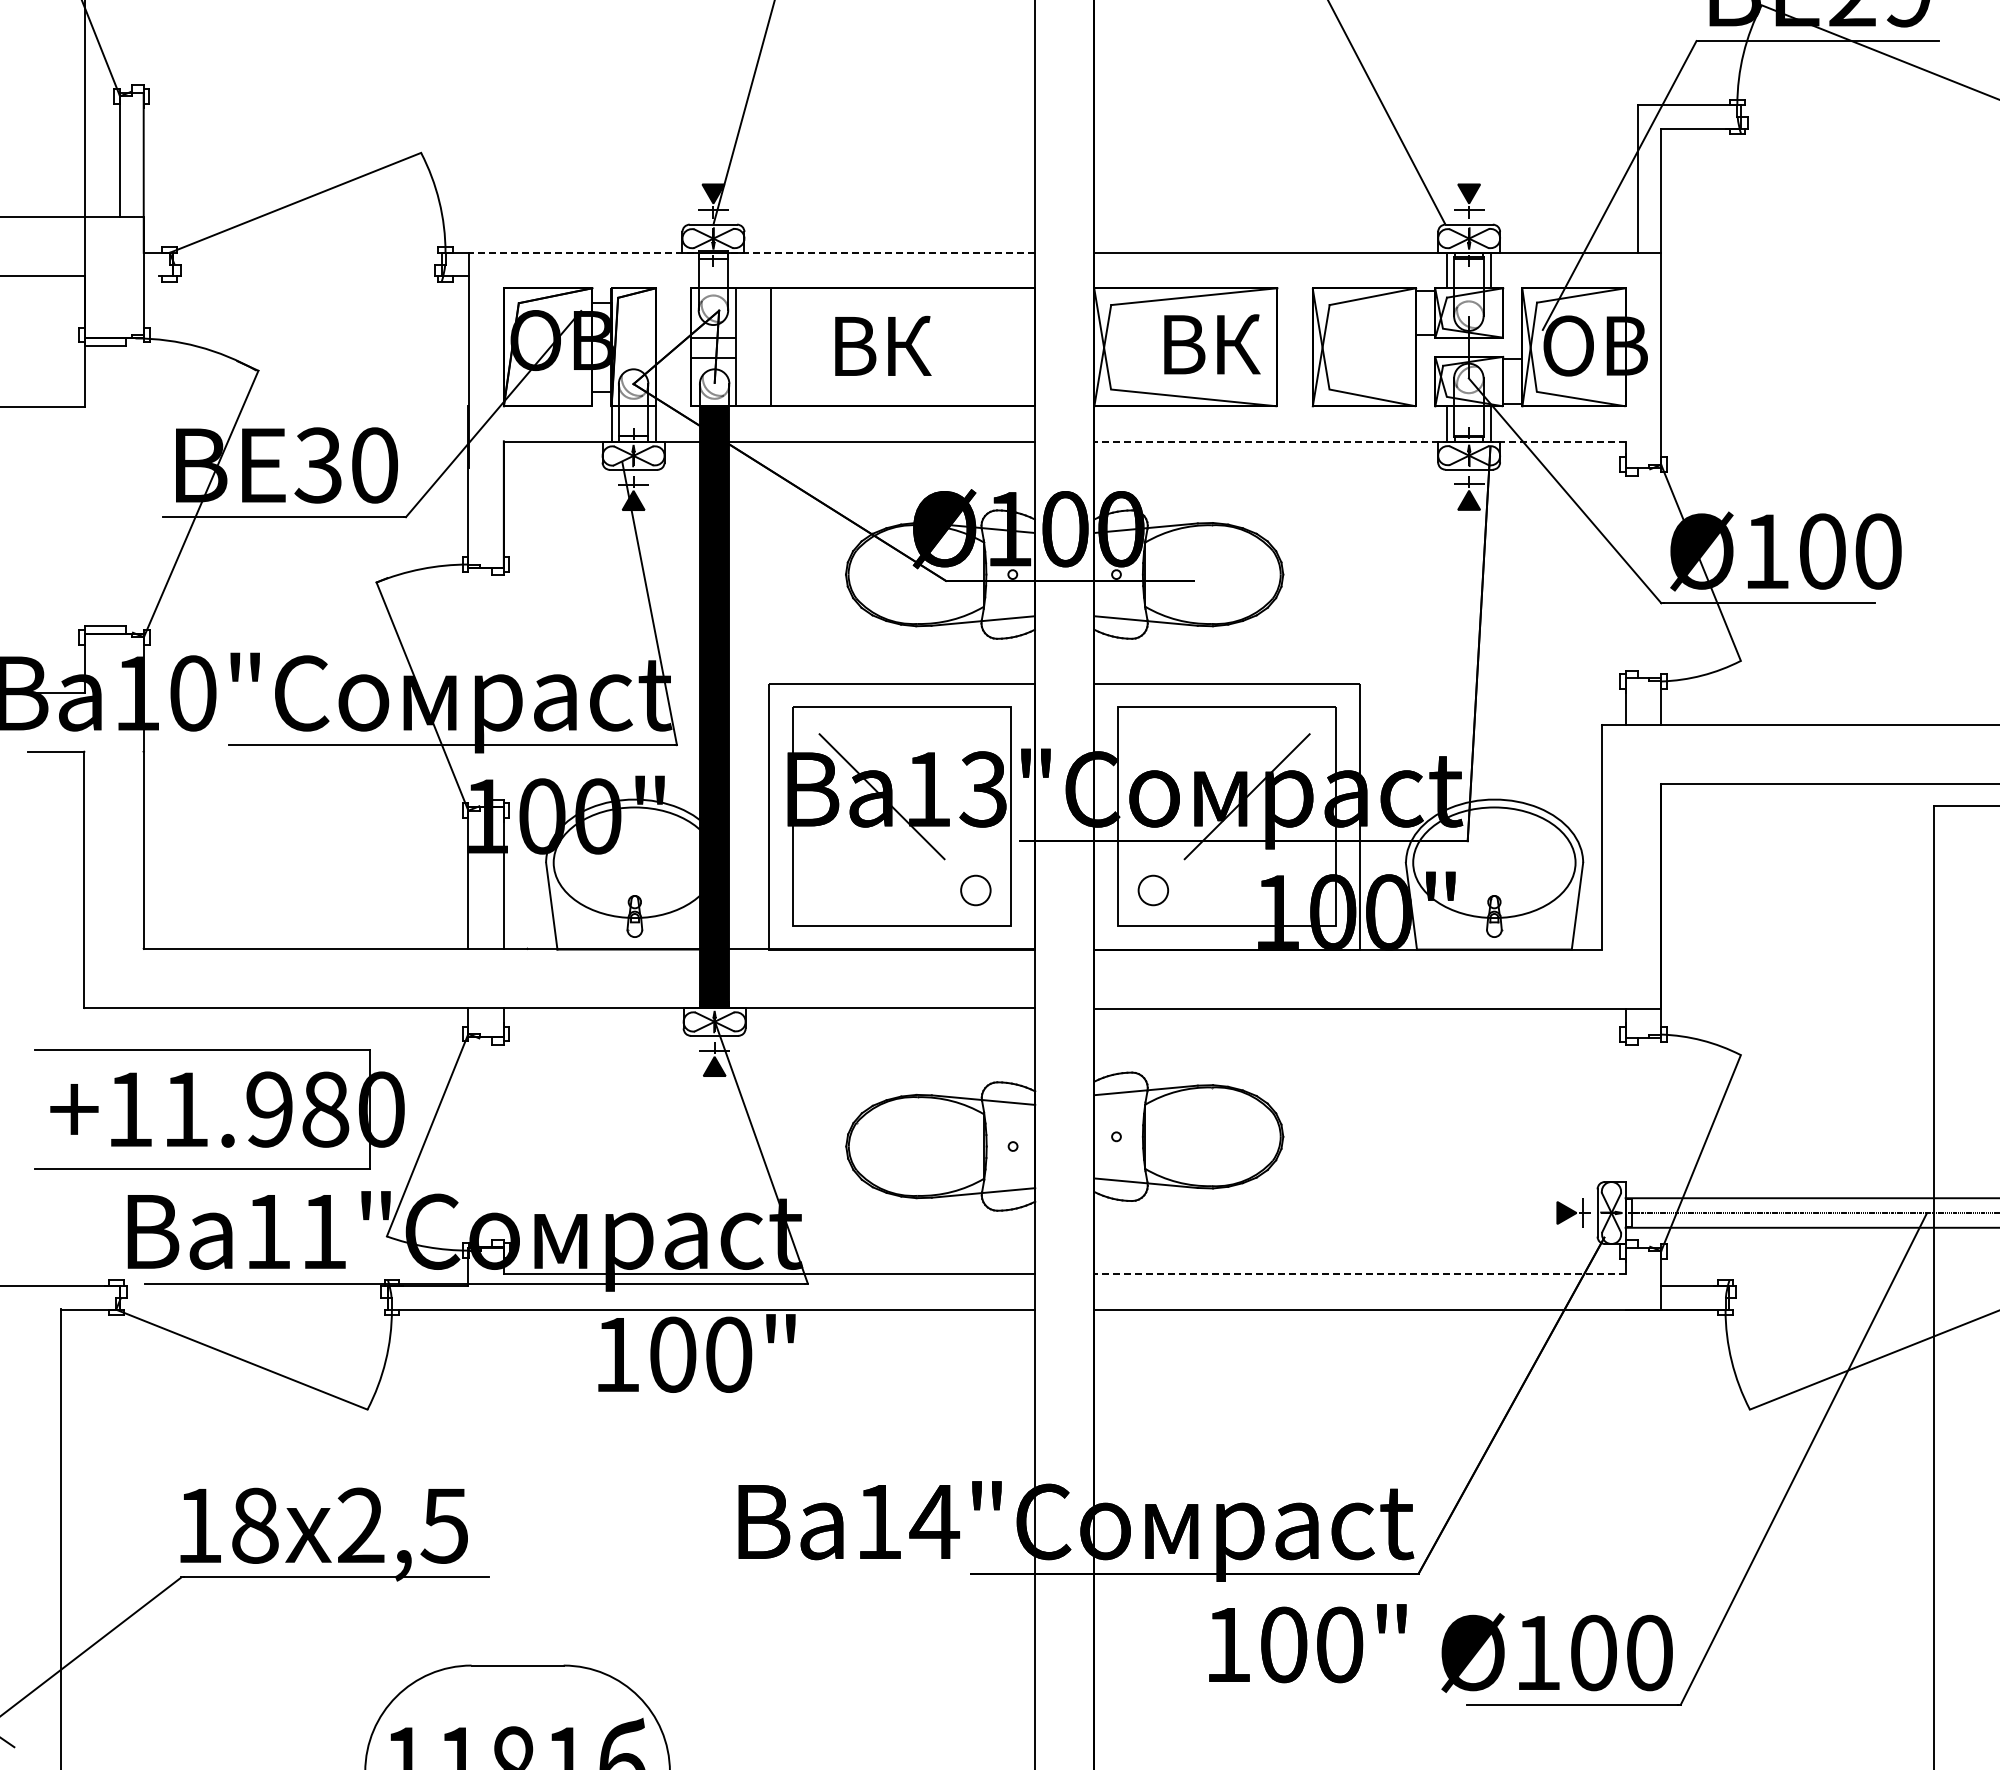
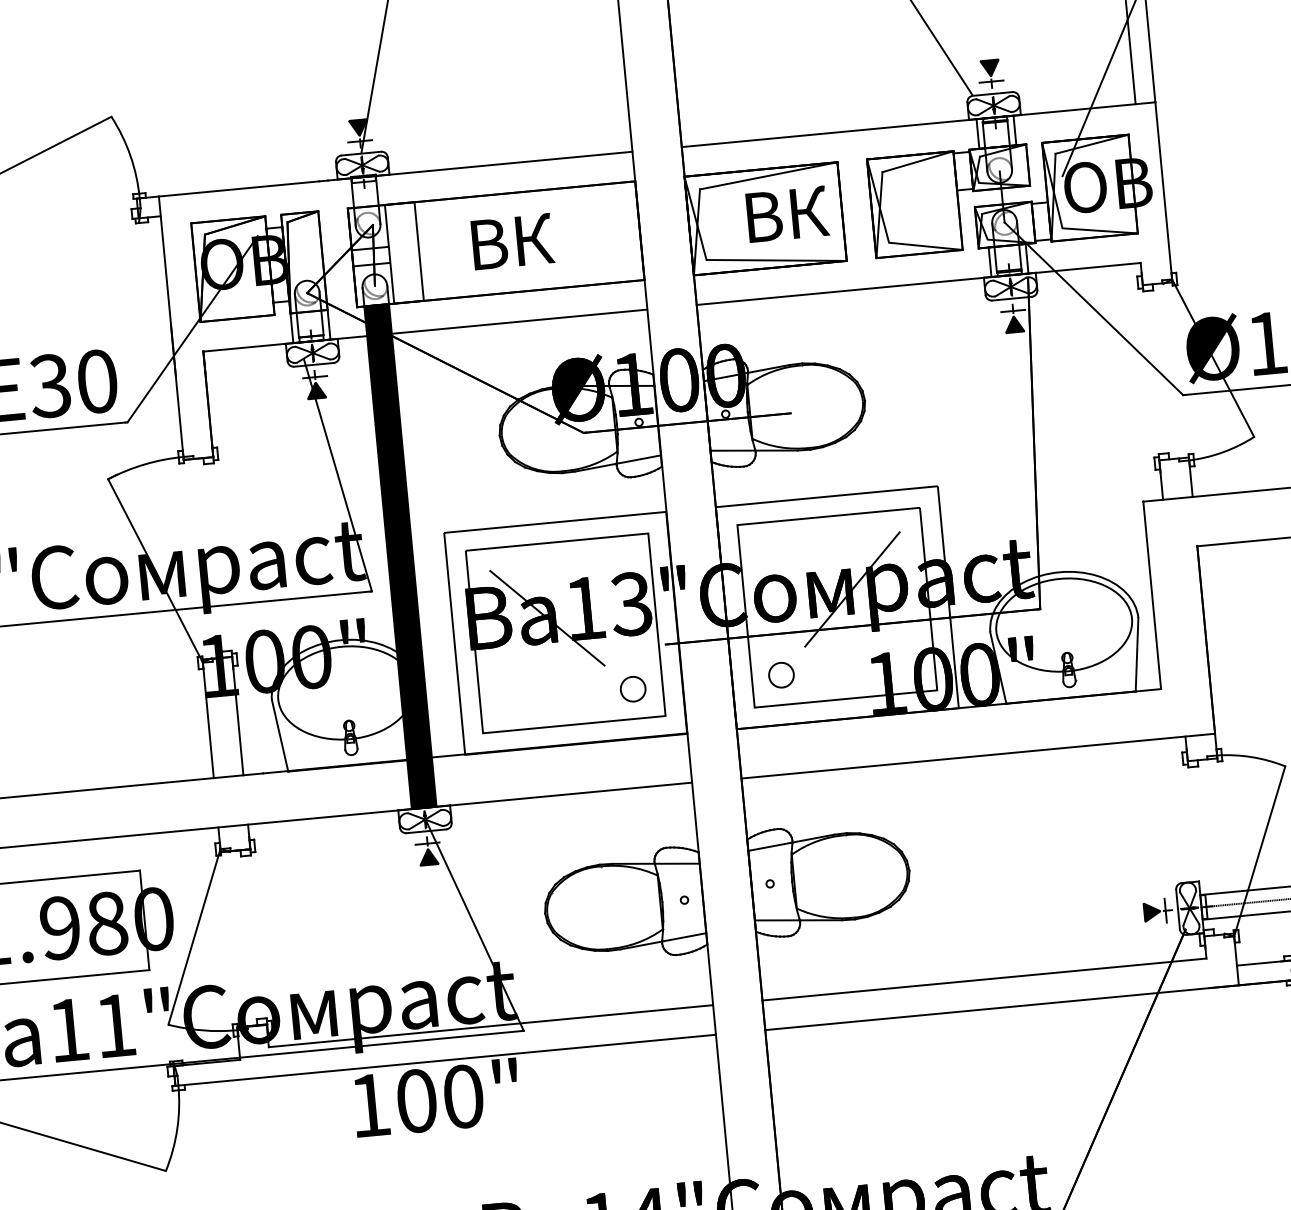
line: (751, 252) -> (395, 173), dashed -> solid
line: (1360, 441) -> (919, 283), dashed -> solid
line: (1360, 1274) -> (984, 979), dashed -> solid

